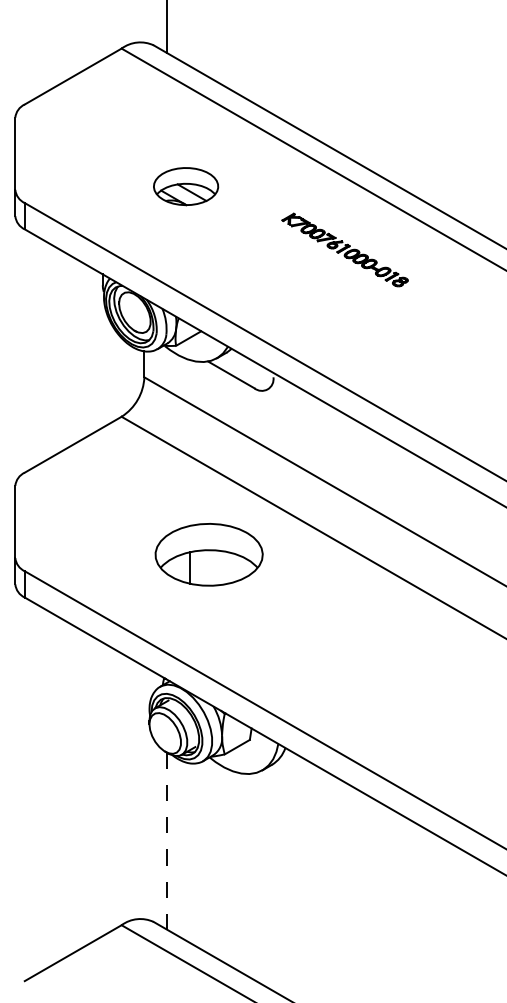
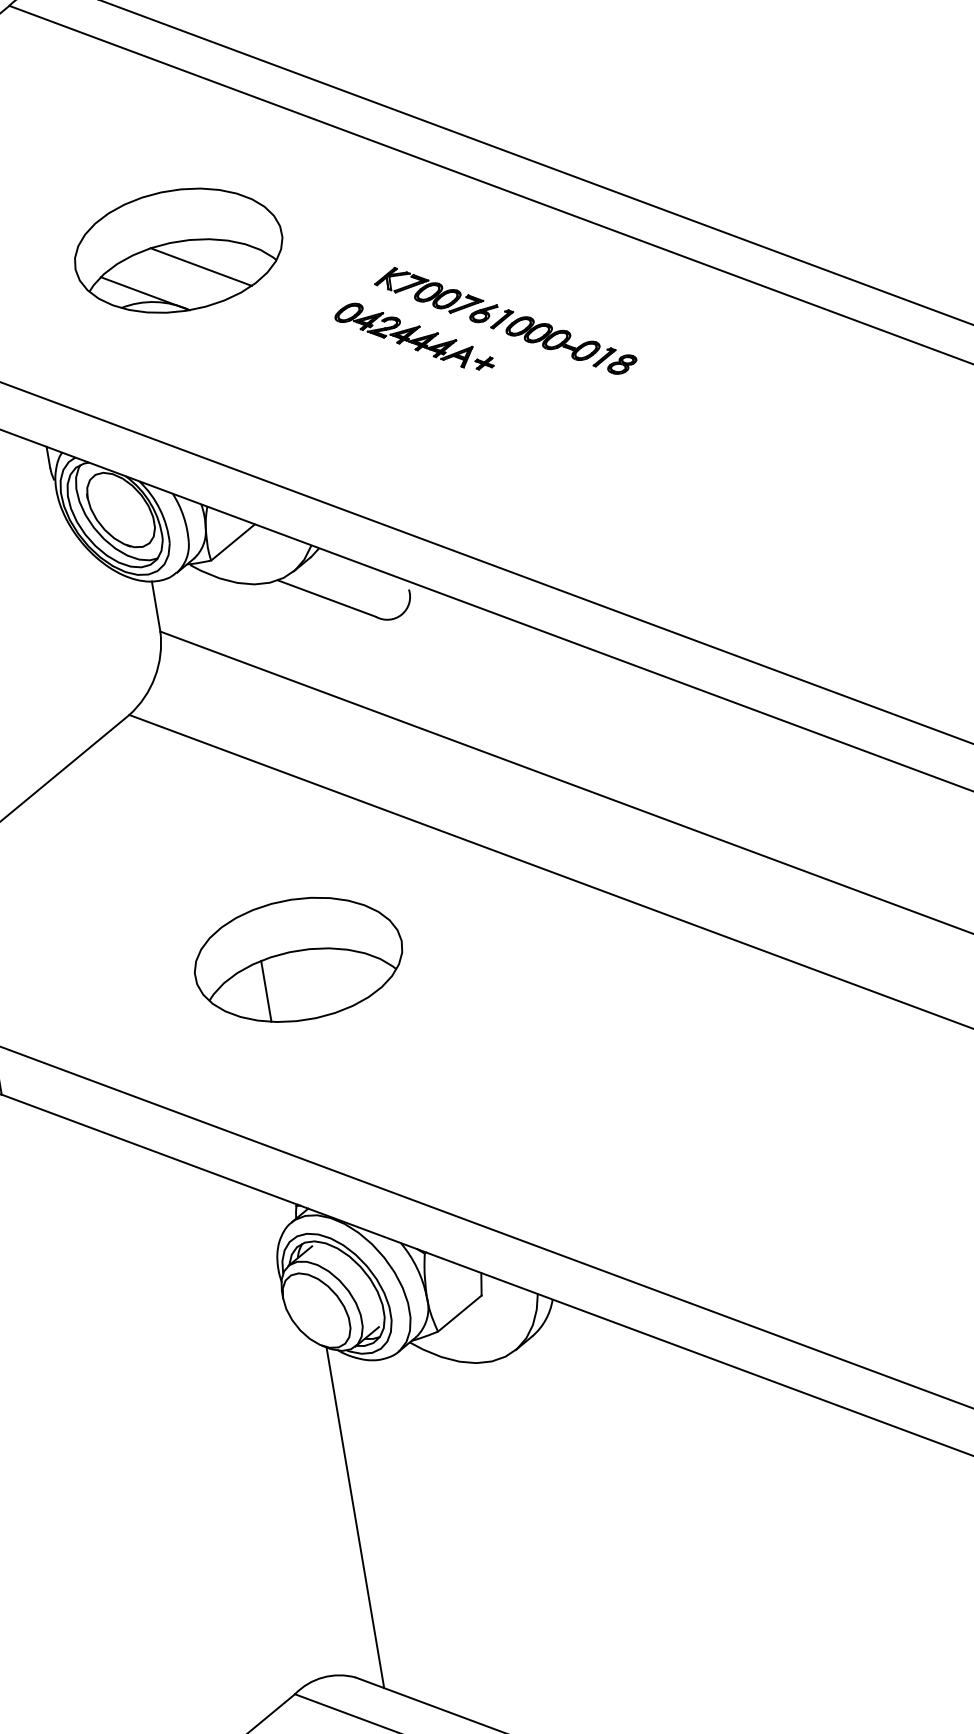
part: (185, 186) -> (177, 250), size x1.67
part: (297, 250) -> (413, 337), added
part: (208, 554) -> (297, 959), moved
line: (167, 841) -> (356, 1518), dashed -> solid

